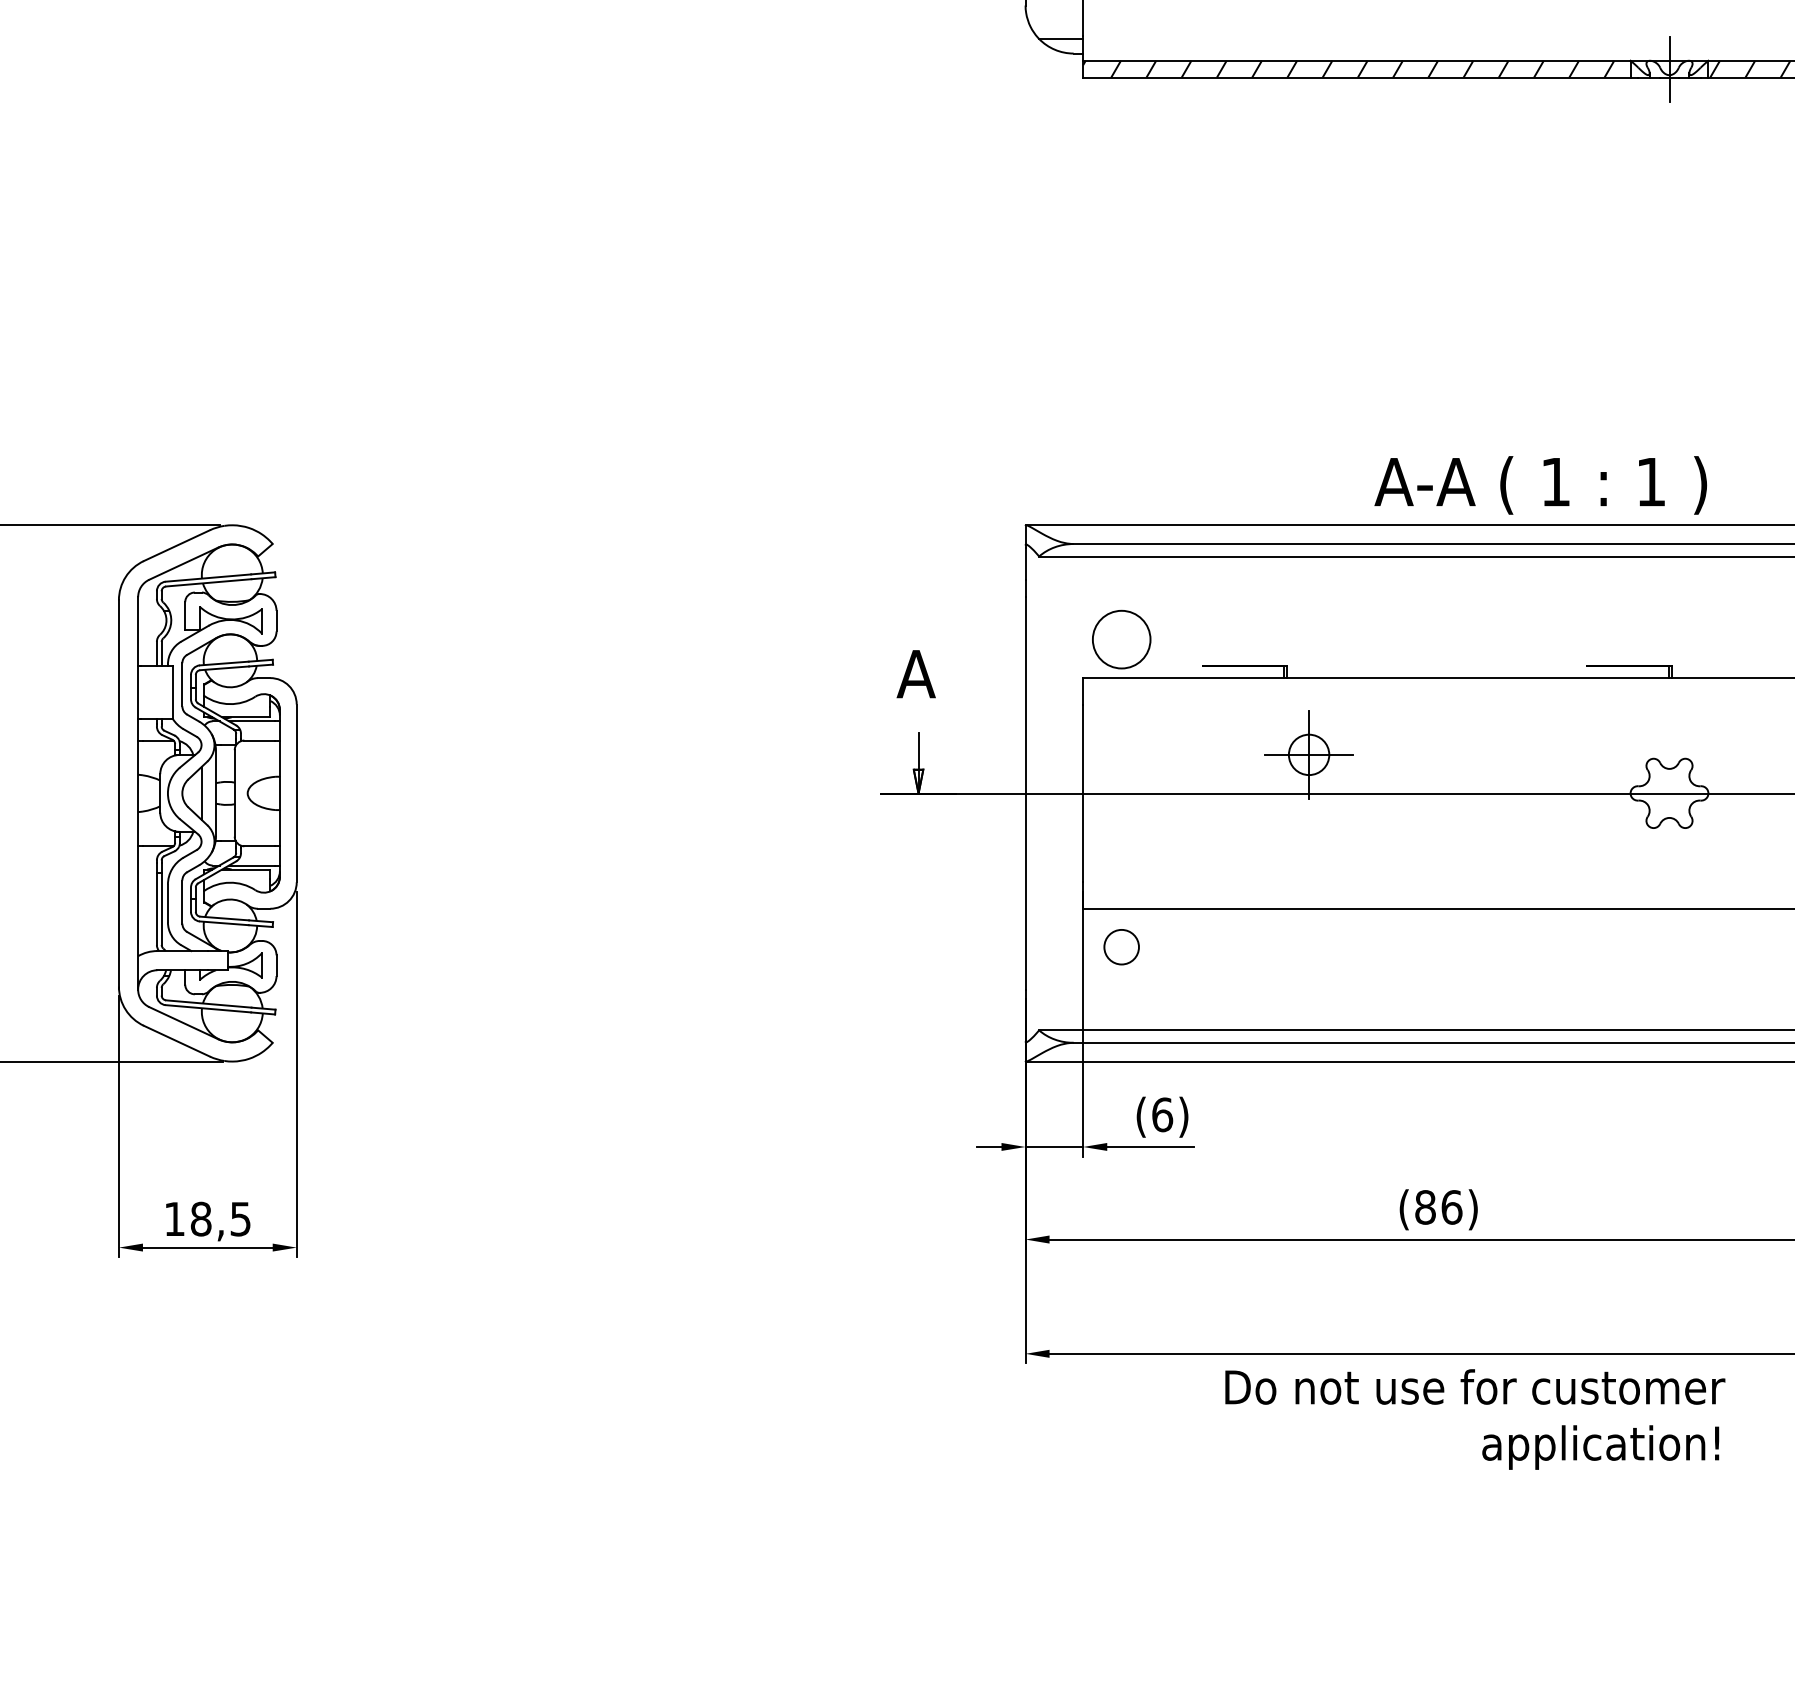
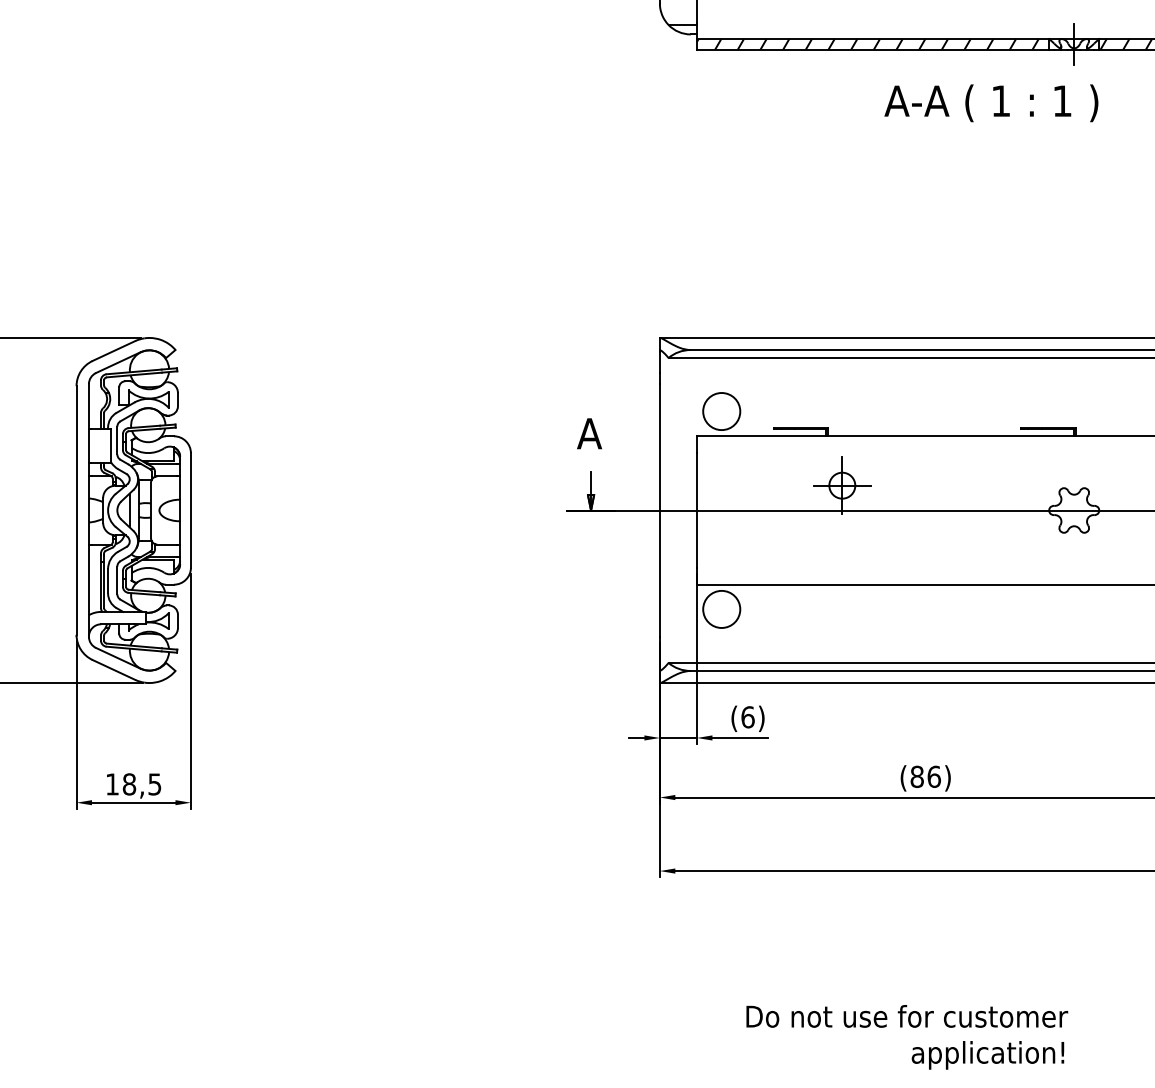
text: (1540, 485) -> (991, 103), moved
circle: (1121, 945) -> (721, 608), size x1.67
text: (1475, 1419) -> (907, 1037), moved

